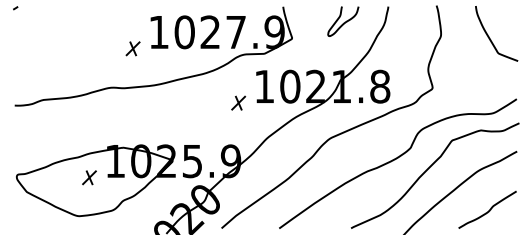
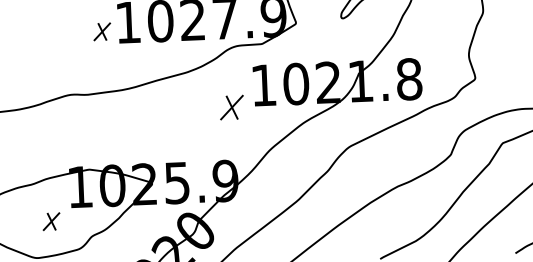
part: (132, 48) -> (101, 31), moved
part: (238, 102) -> (231, 106), size x1.4
part: (89, 177) -> (51, 221), moved

